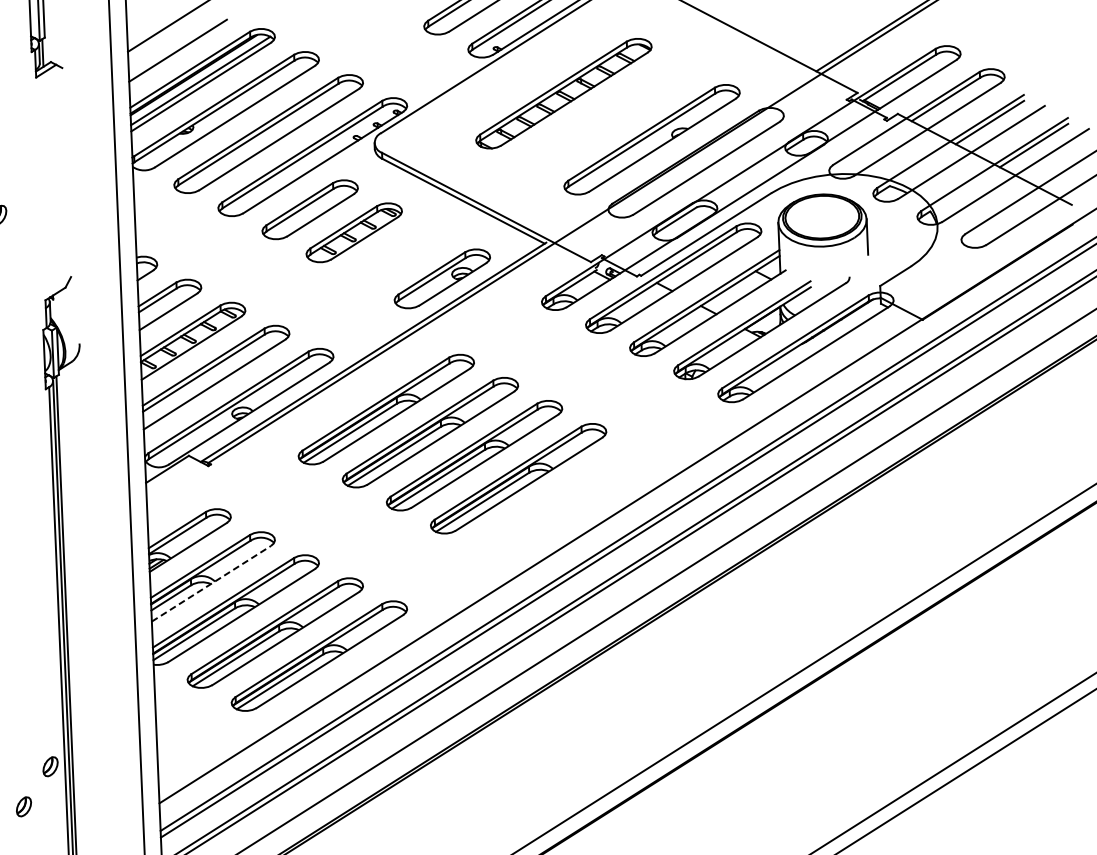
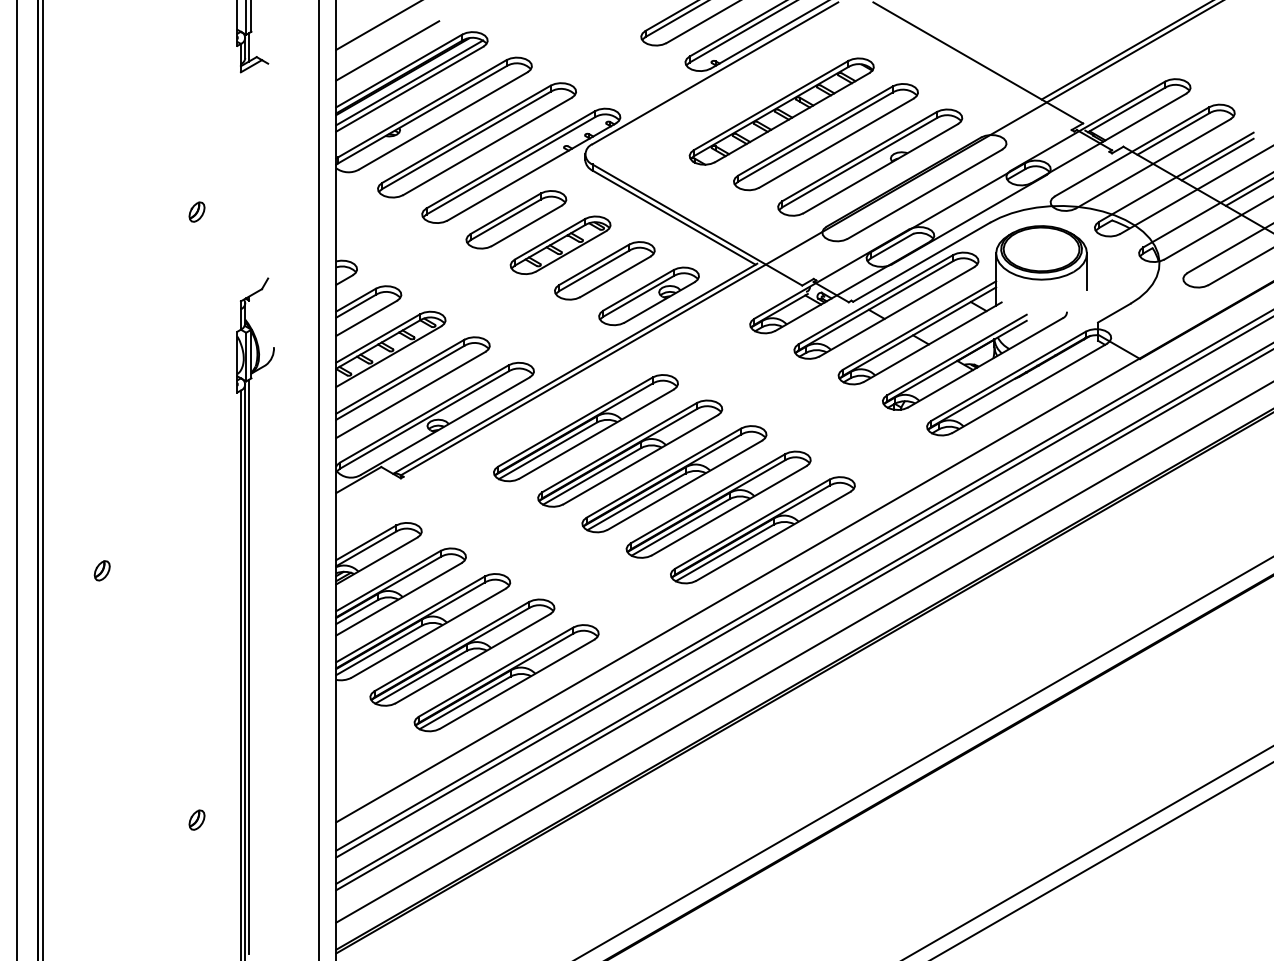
part: (607, 117) -> (825, 137), added
part: (397, 255) -> (604, 270), added
part: (562, 502) -> (762, 530), added
line: (211, 583) -> (399, 599), dashed -> solid
part: (50, 766) -> (225, 779), removed

